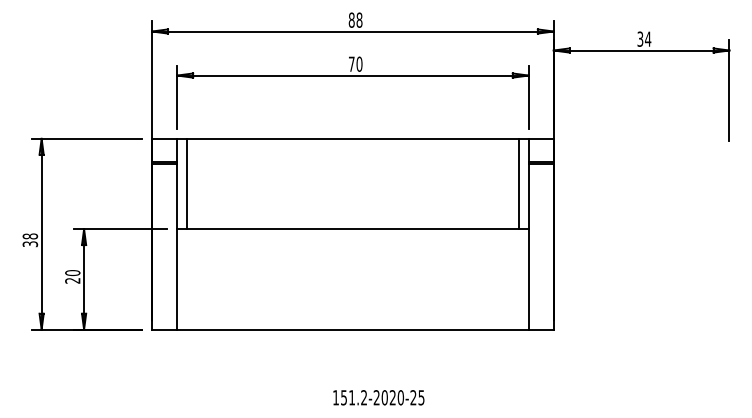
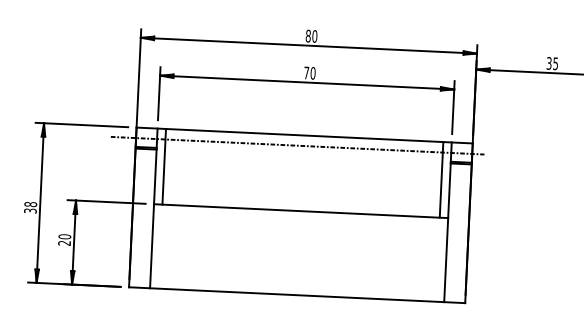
text: (359, 19) -> (314, 35), 88 -> 80
text: (648, 38) -> (556, 63), 34 -> 35
line: (345, 151) -> (297, 145), added

